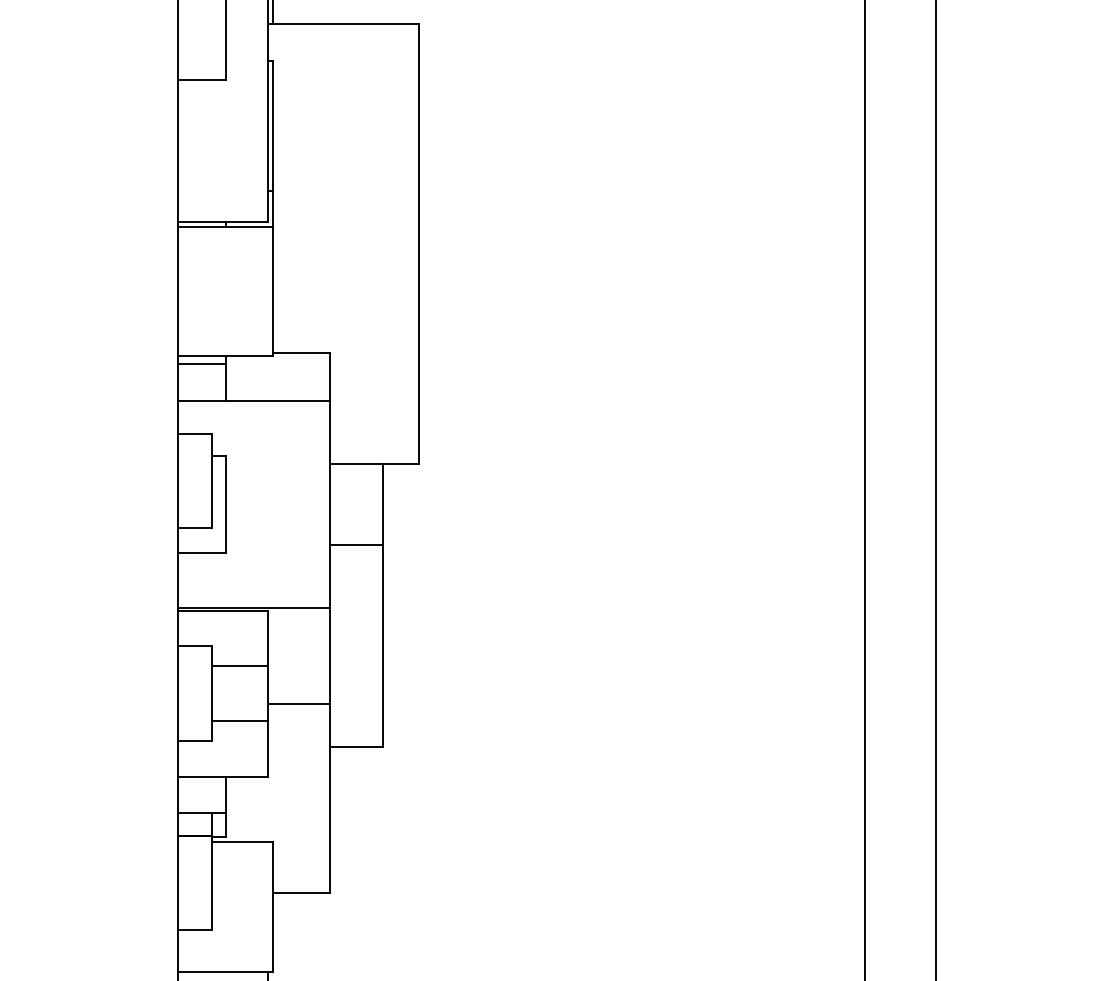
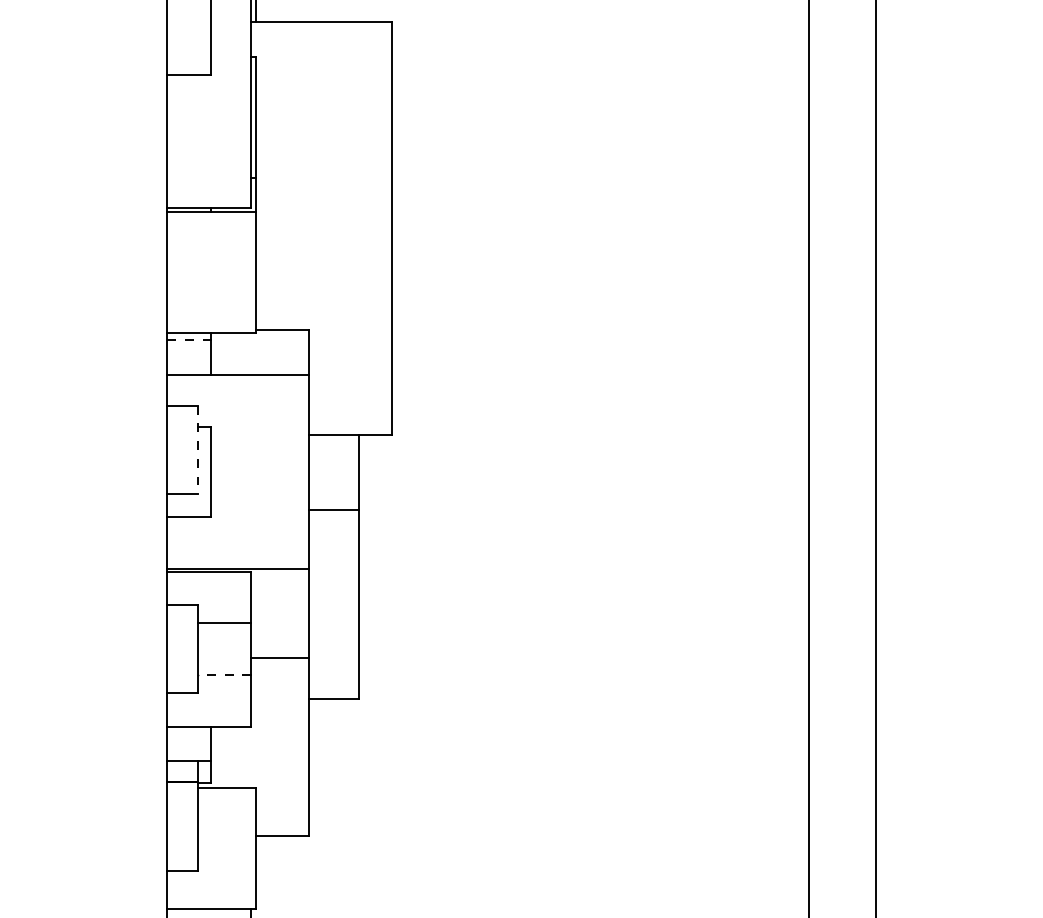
line: (201, 363) -> (188, 340), solid -> dashed
line: (211, 481) -> (198, 450), solid -> dashed
line: (239, 721) -> (224, 675), solid -> dashed

